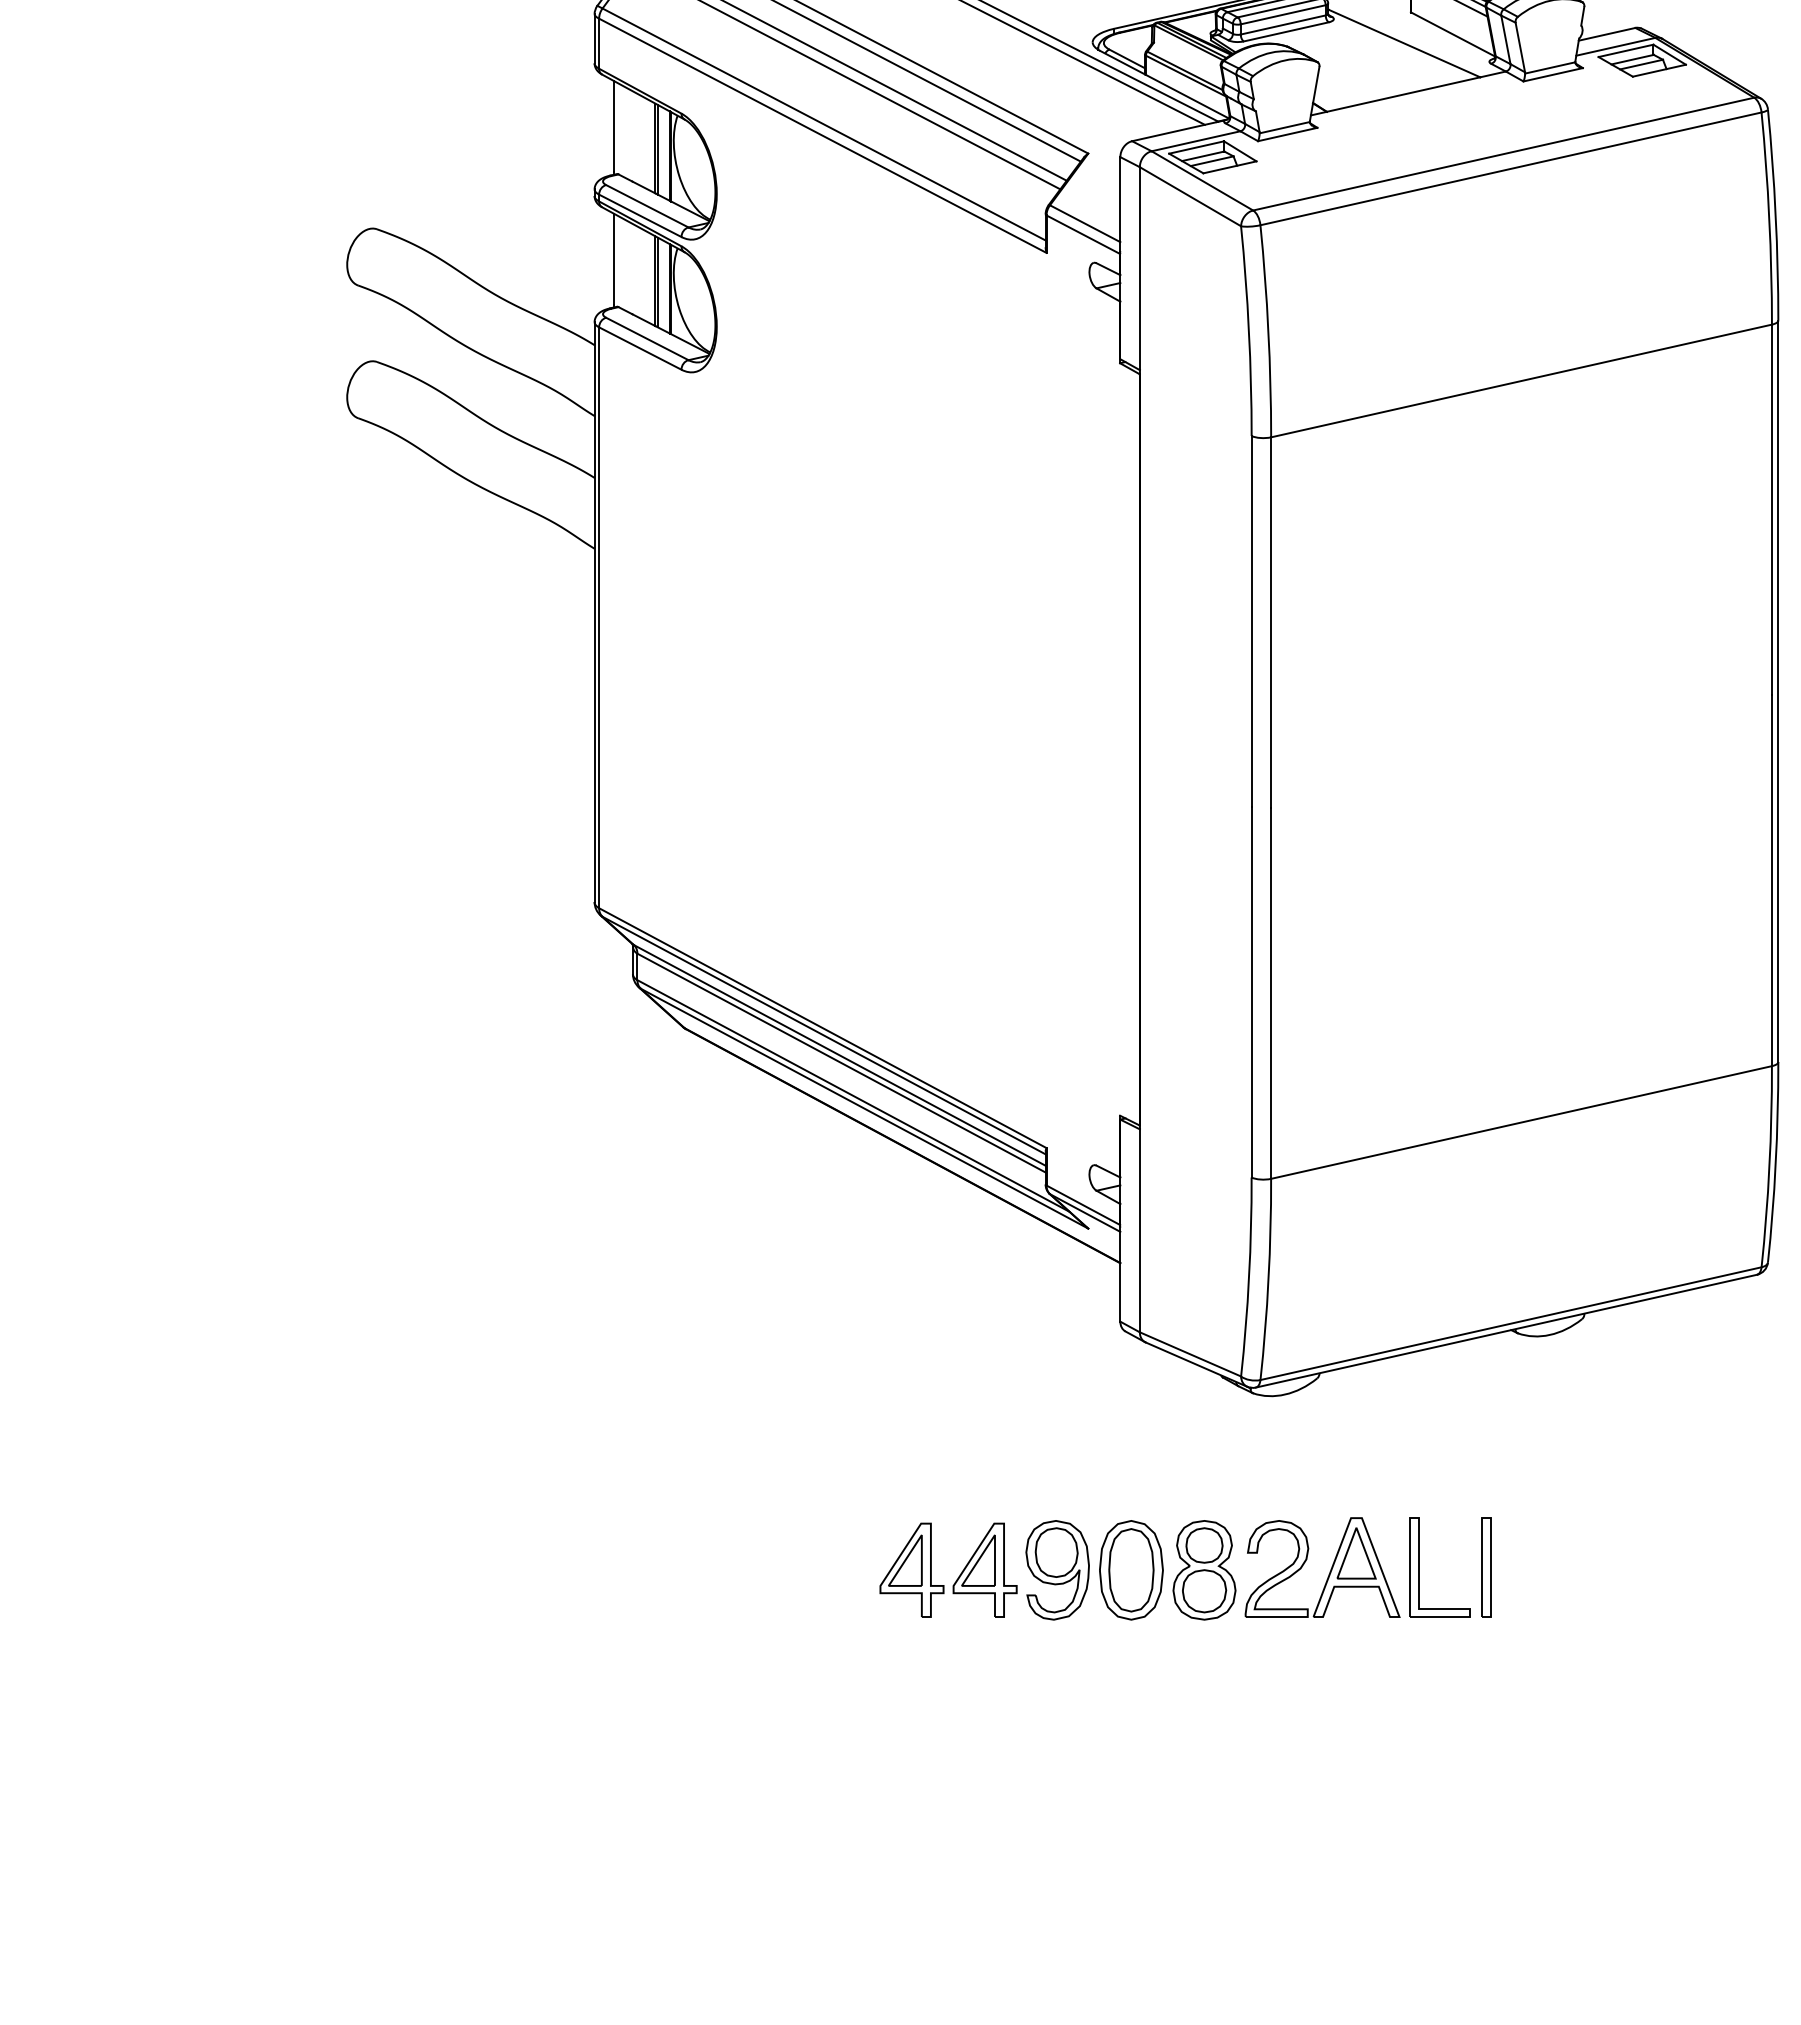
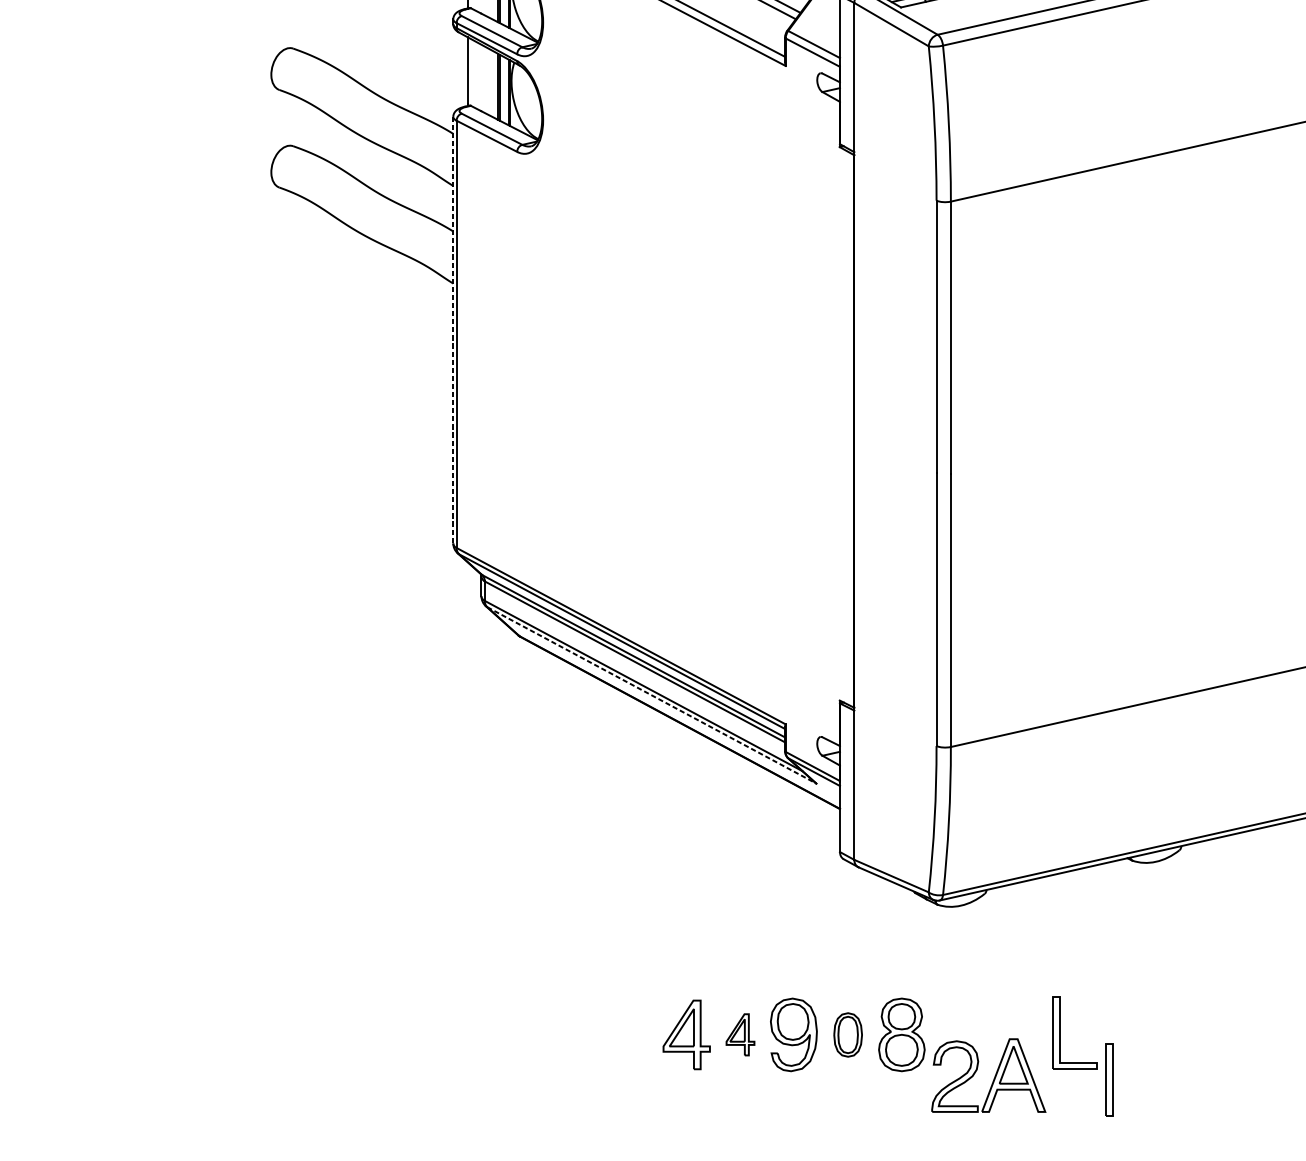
line: (594, 612) -> (453, 330), solid -> dashed
line: (864, 1108) -> (651, 695), solid -> dashed
part: (1486, 1567) -> (1109, 1079), moved
part: (984, 1569) -> (740, 1034), size x0.6
part: (1131, 1570) -> (848, 1035), size x0.6
part: (1329, 1571) -> (993, 1078), moved

